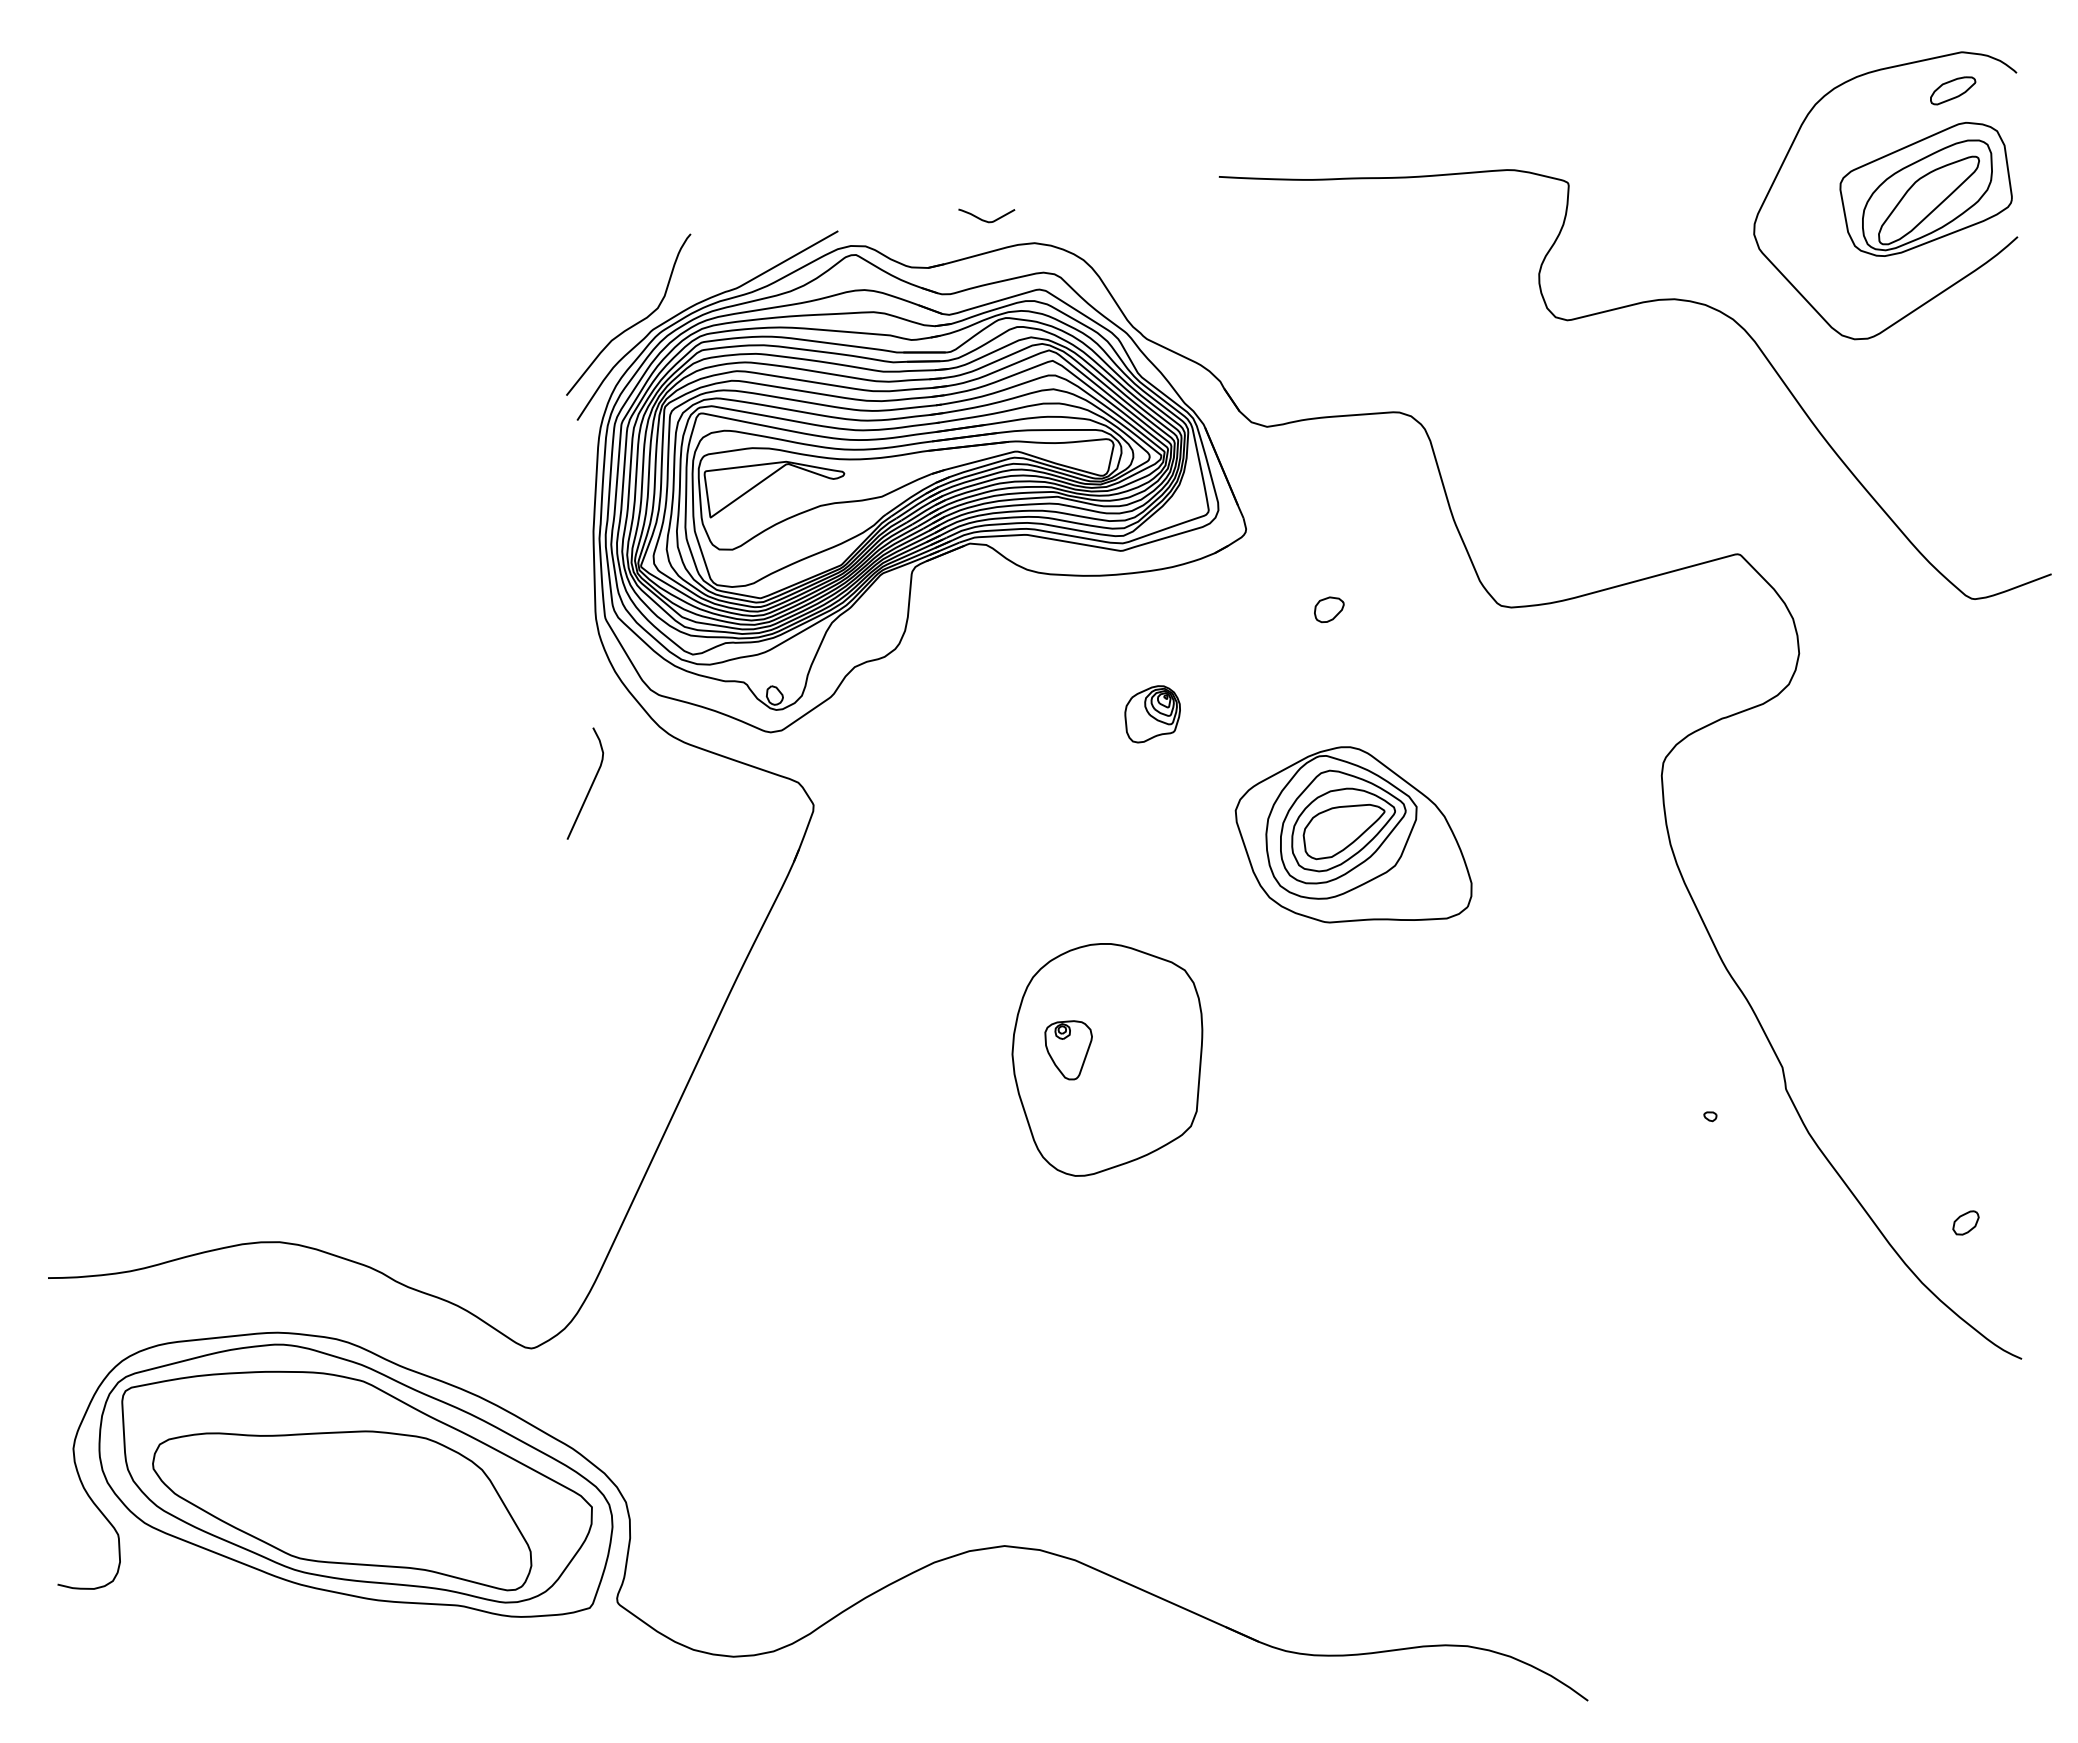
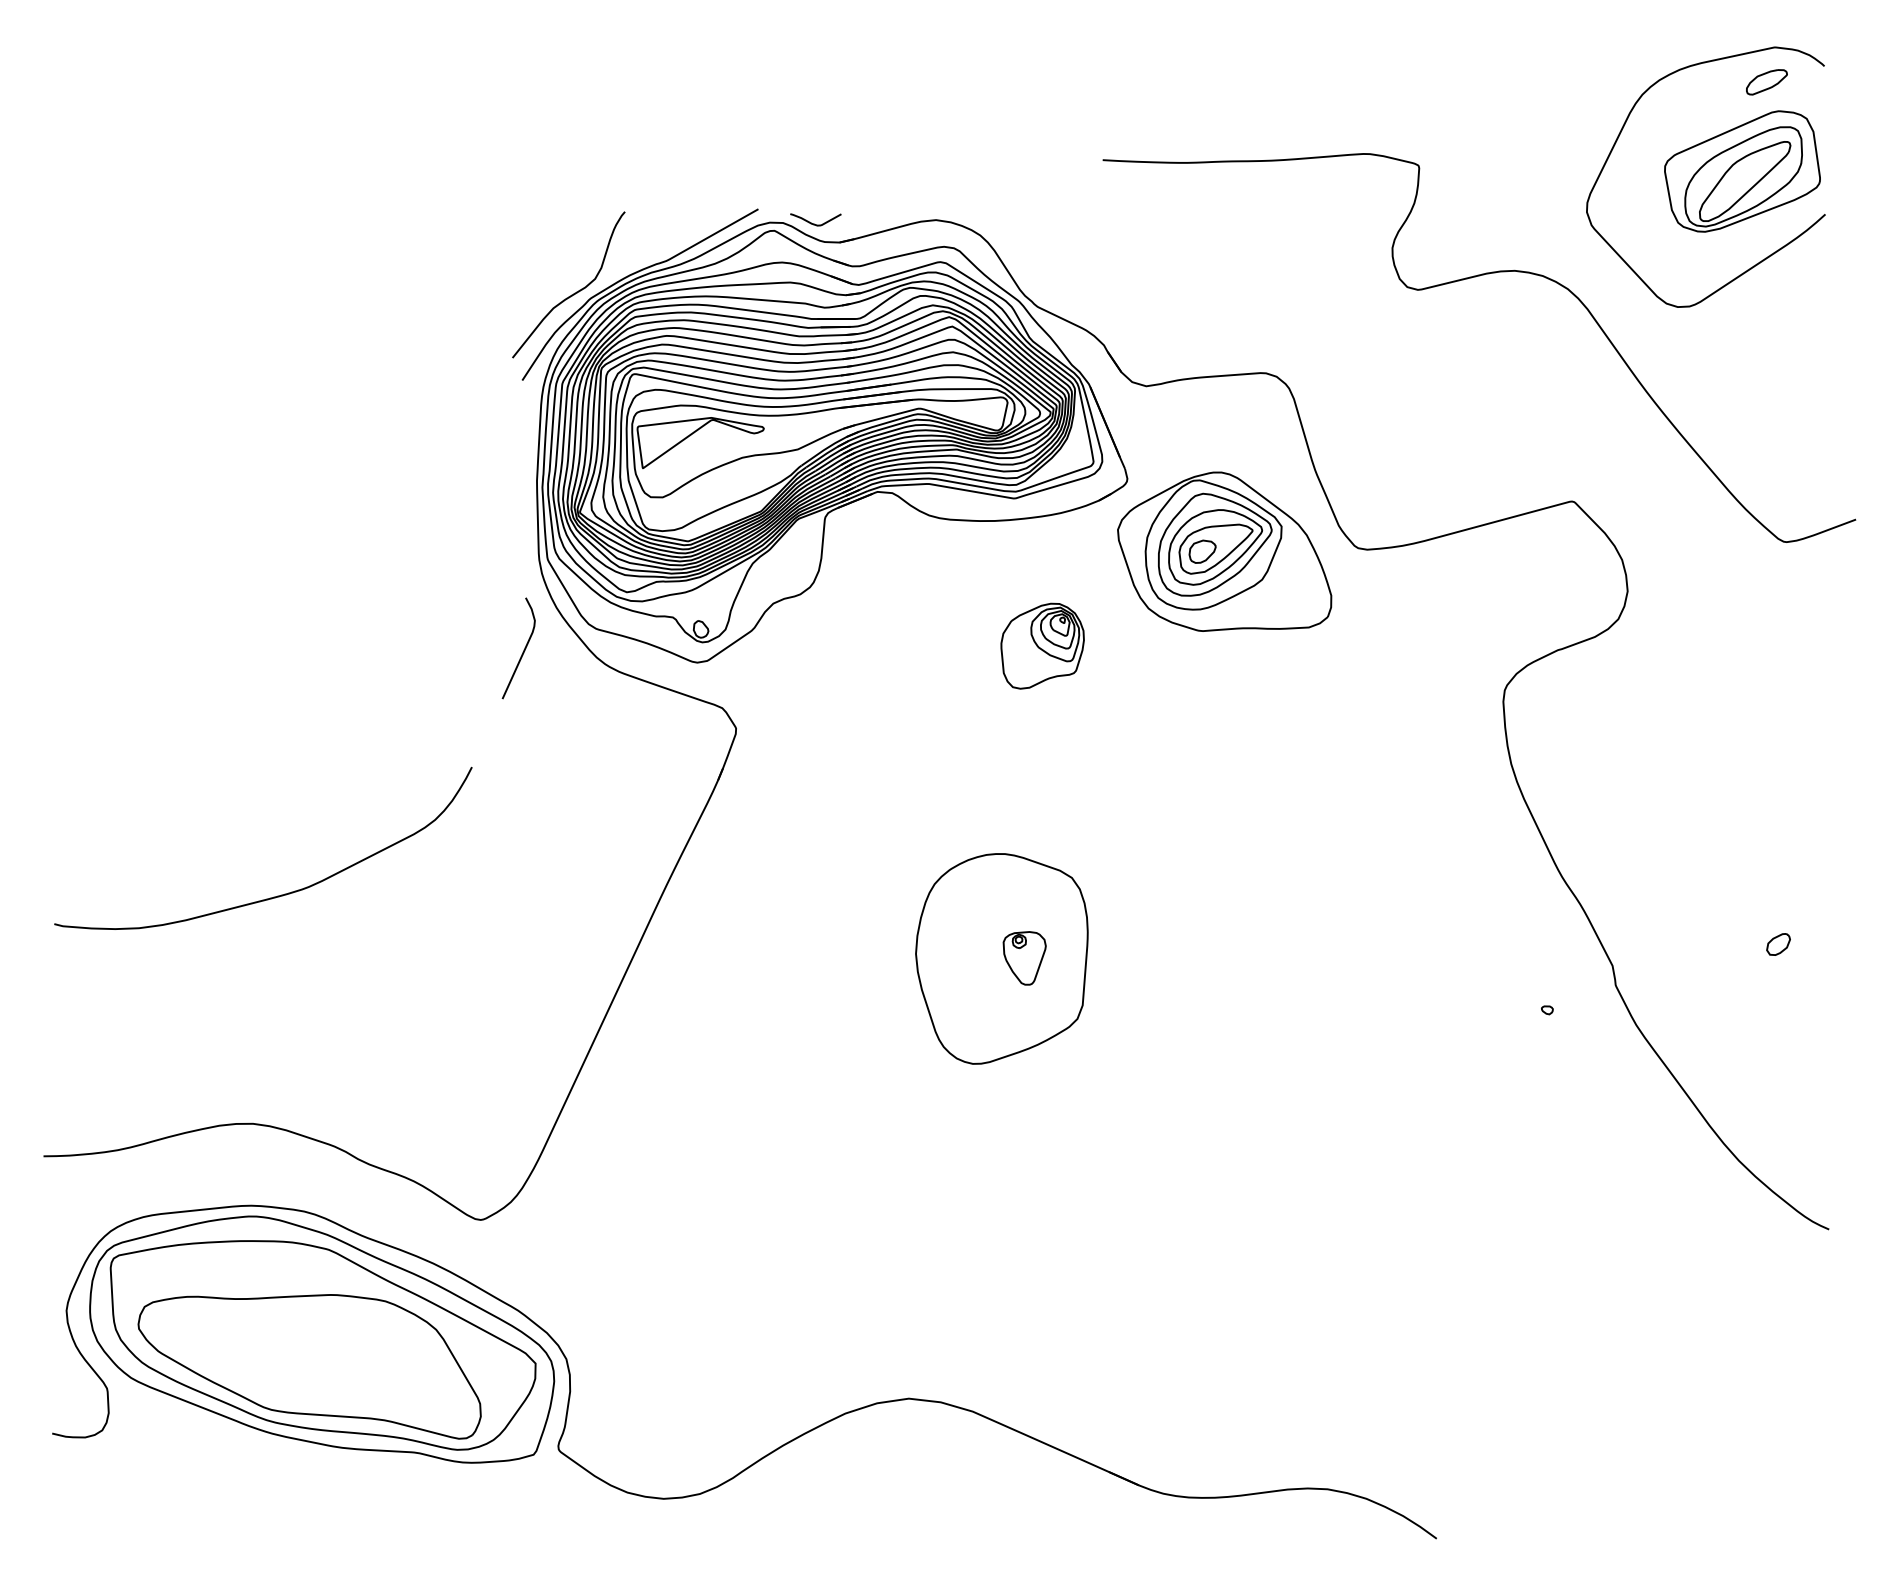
curve: (983, 219) -> (812, 223), moved
part: (1152, 714) -> (1042, 646), size x1.67
curve: (590, 785) -> (523, 650), moved
part: (1353, 834) -> (1224, 551), moved
curve: (304, 990) -> (275, 896), added
part: (1068, 1050) -> (1024, 958), moved
part: (1965, 1222) -> (1778, 944), moved

